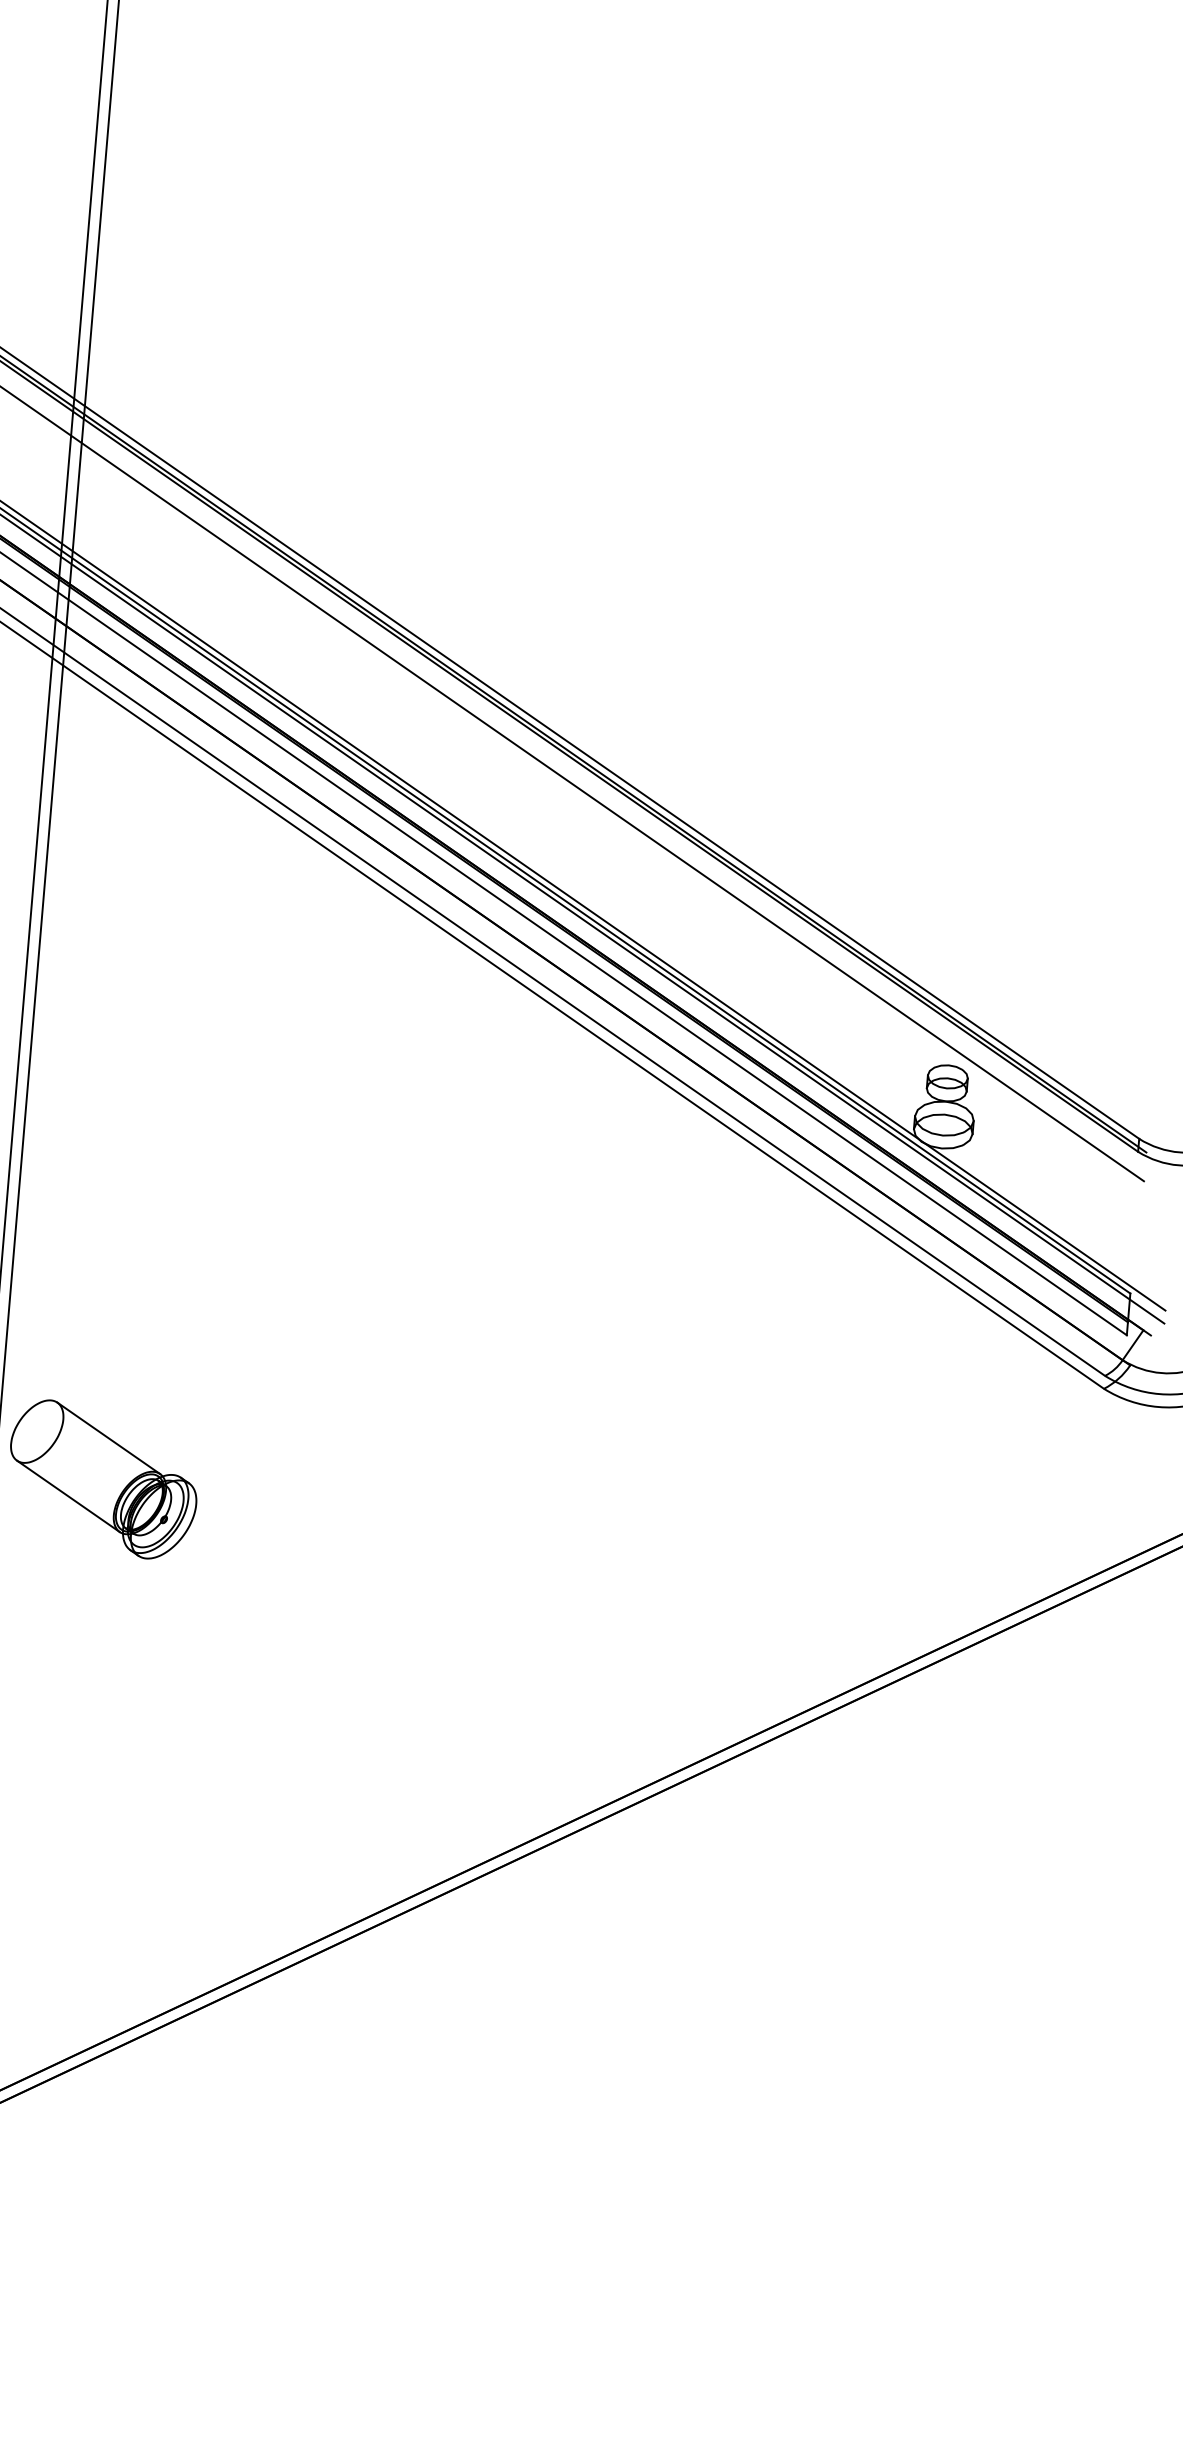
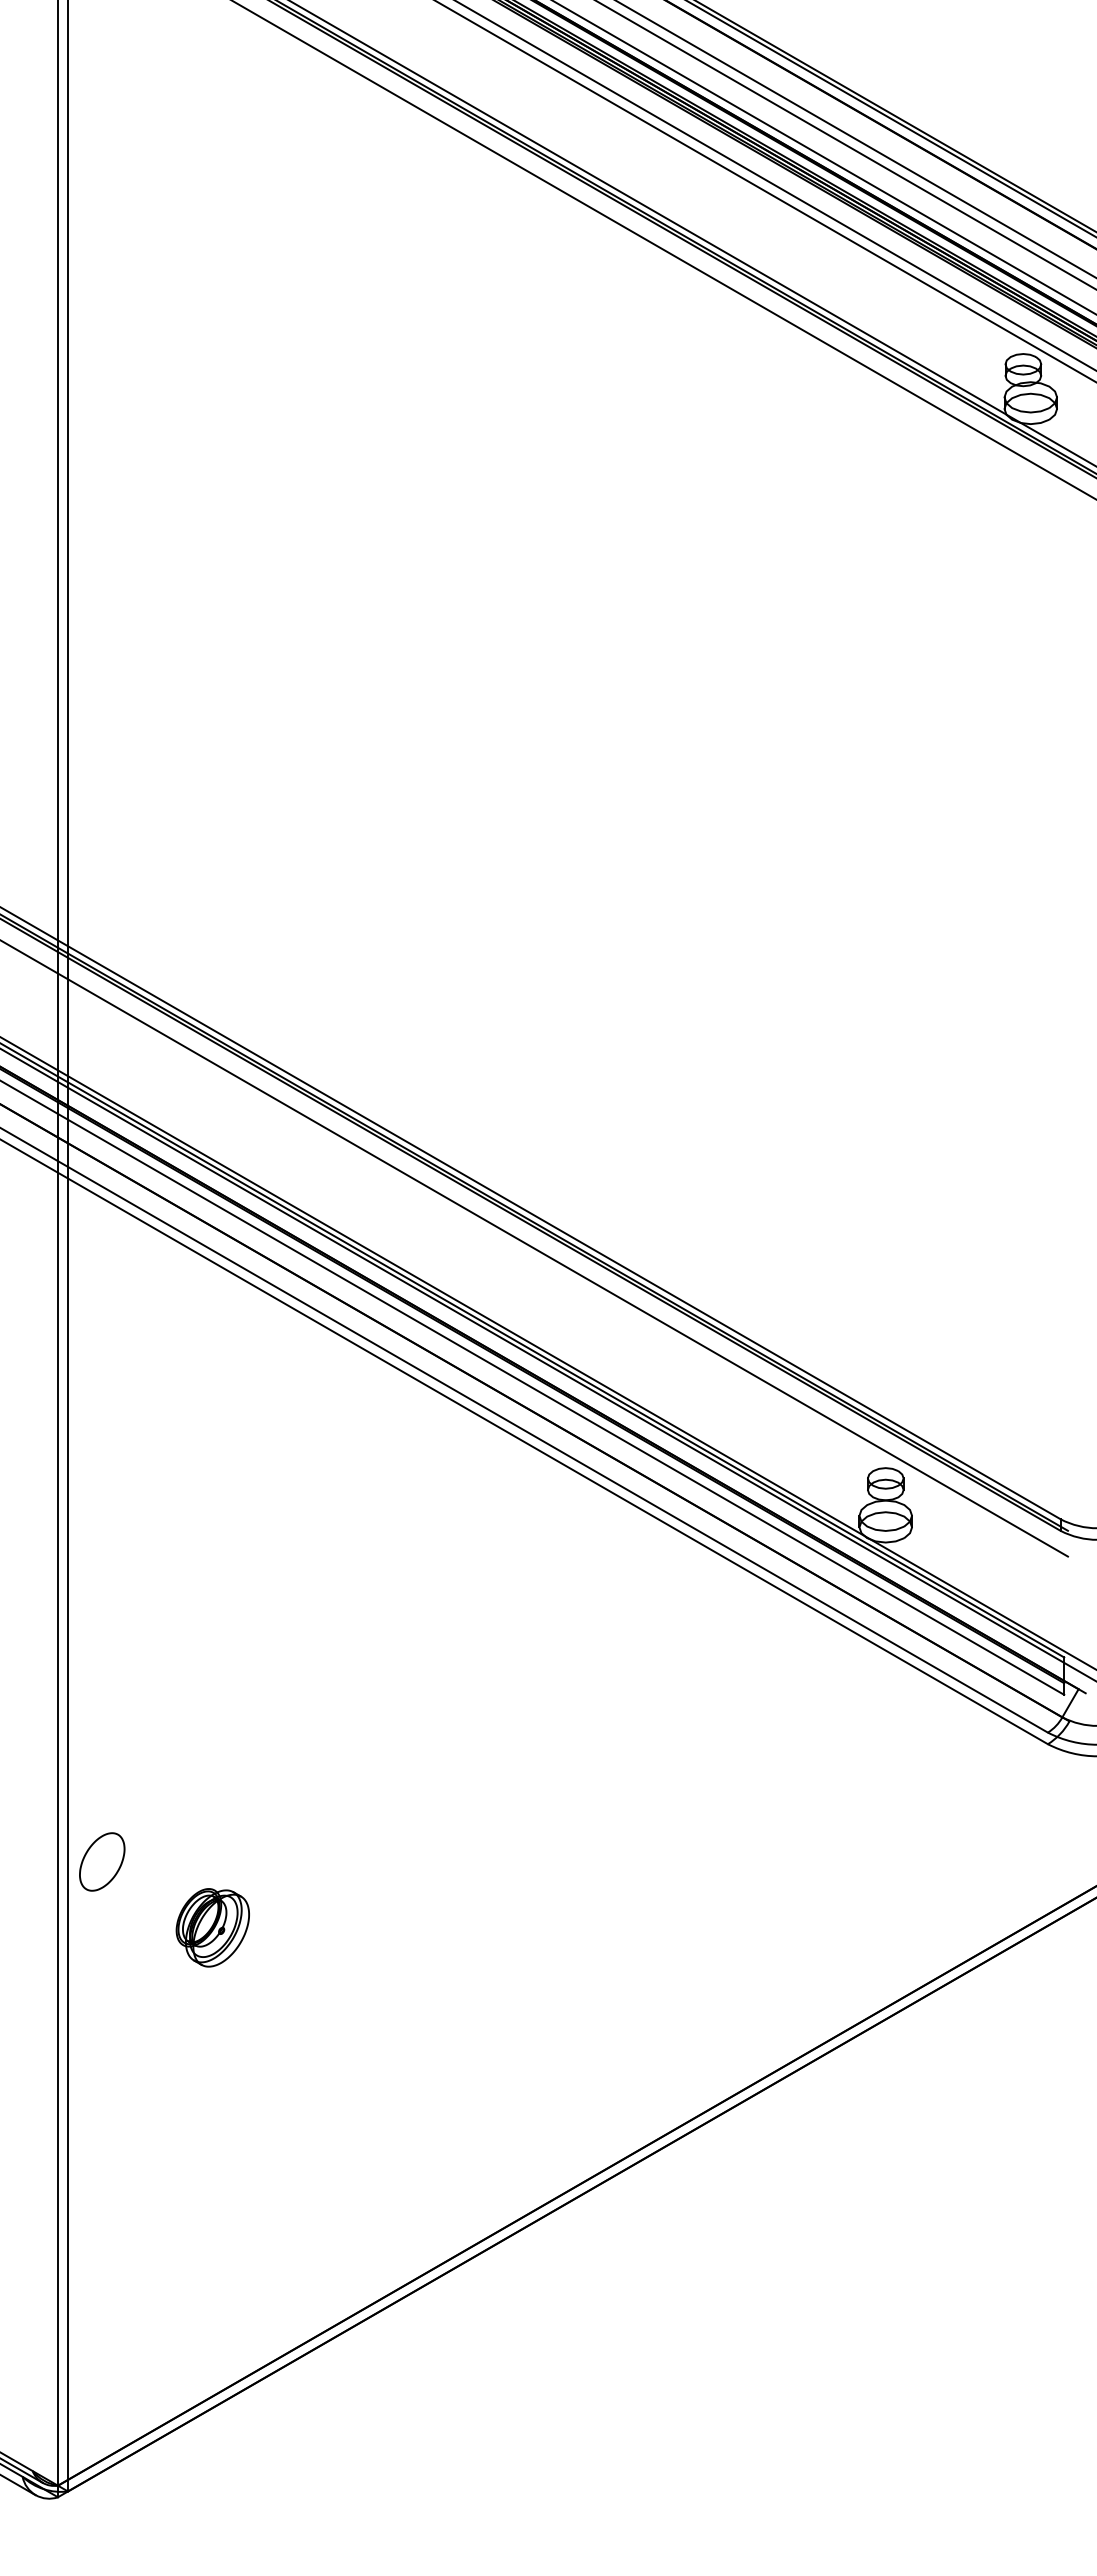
line: (108, 1438) -> (166, 1862), removed
line: (68, 1496) -> (134, 1917), removed

